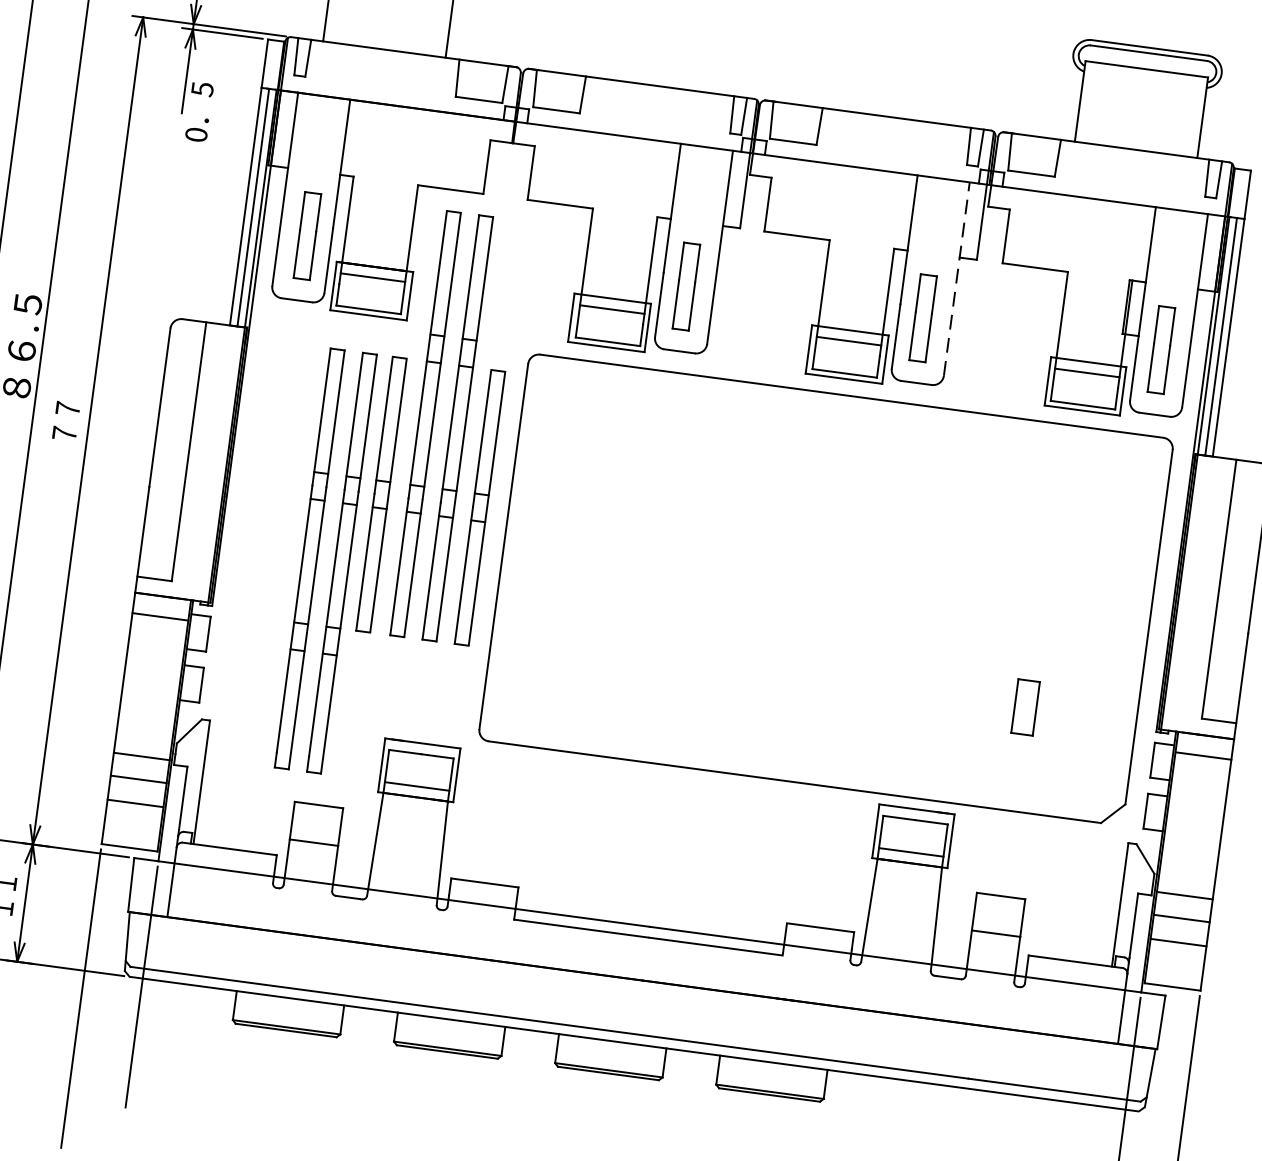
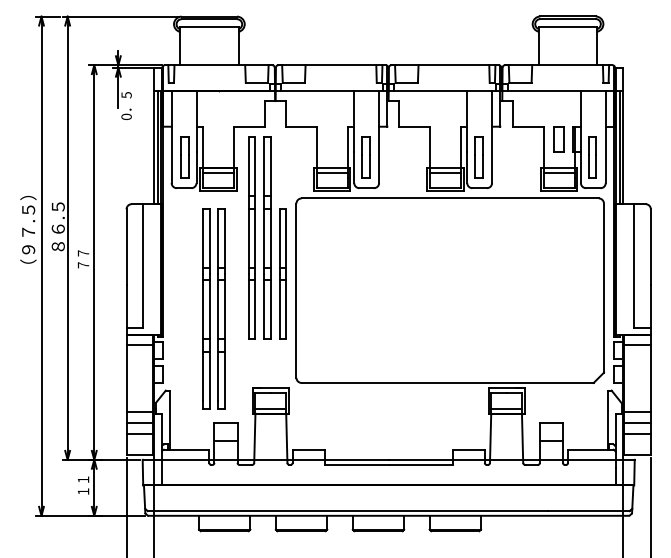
line: (957, 278) -> (492, 136), dashed -> solid
part: (380, 493) -> (235, 273), removed
part: (1024, 707) -> (558, 139), moved

